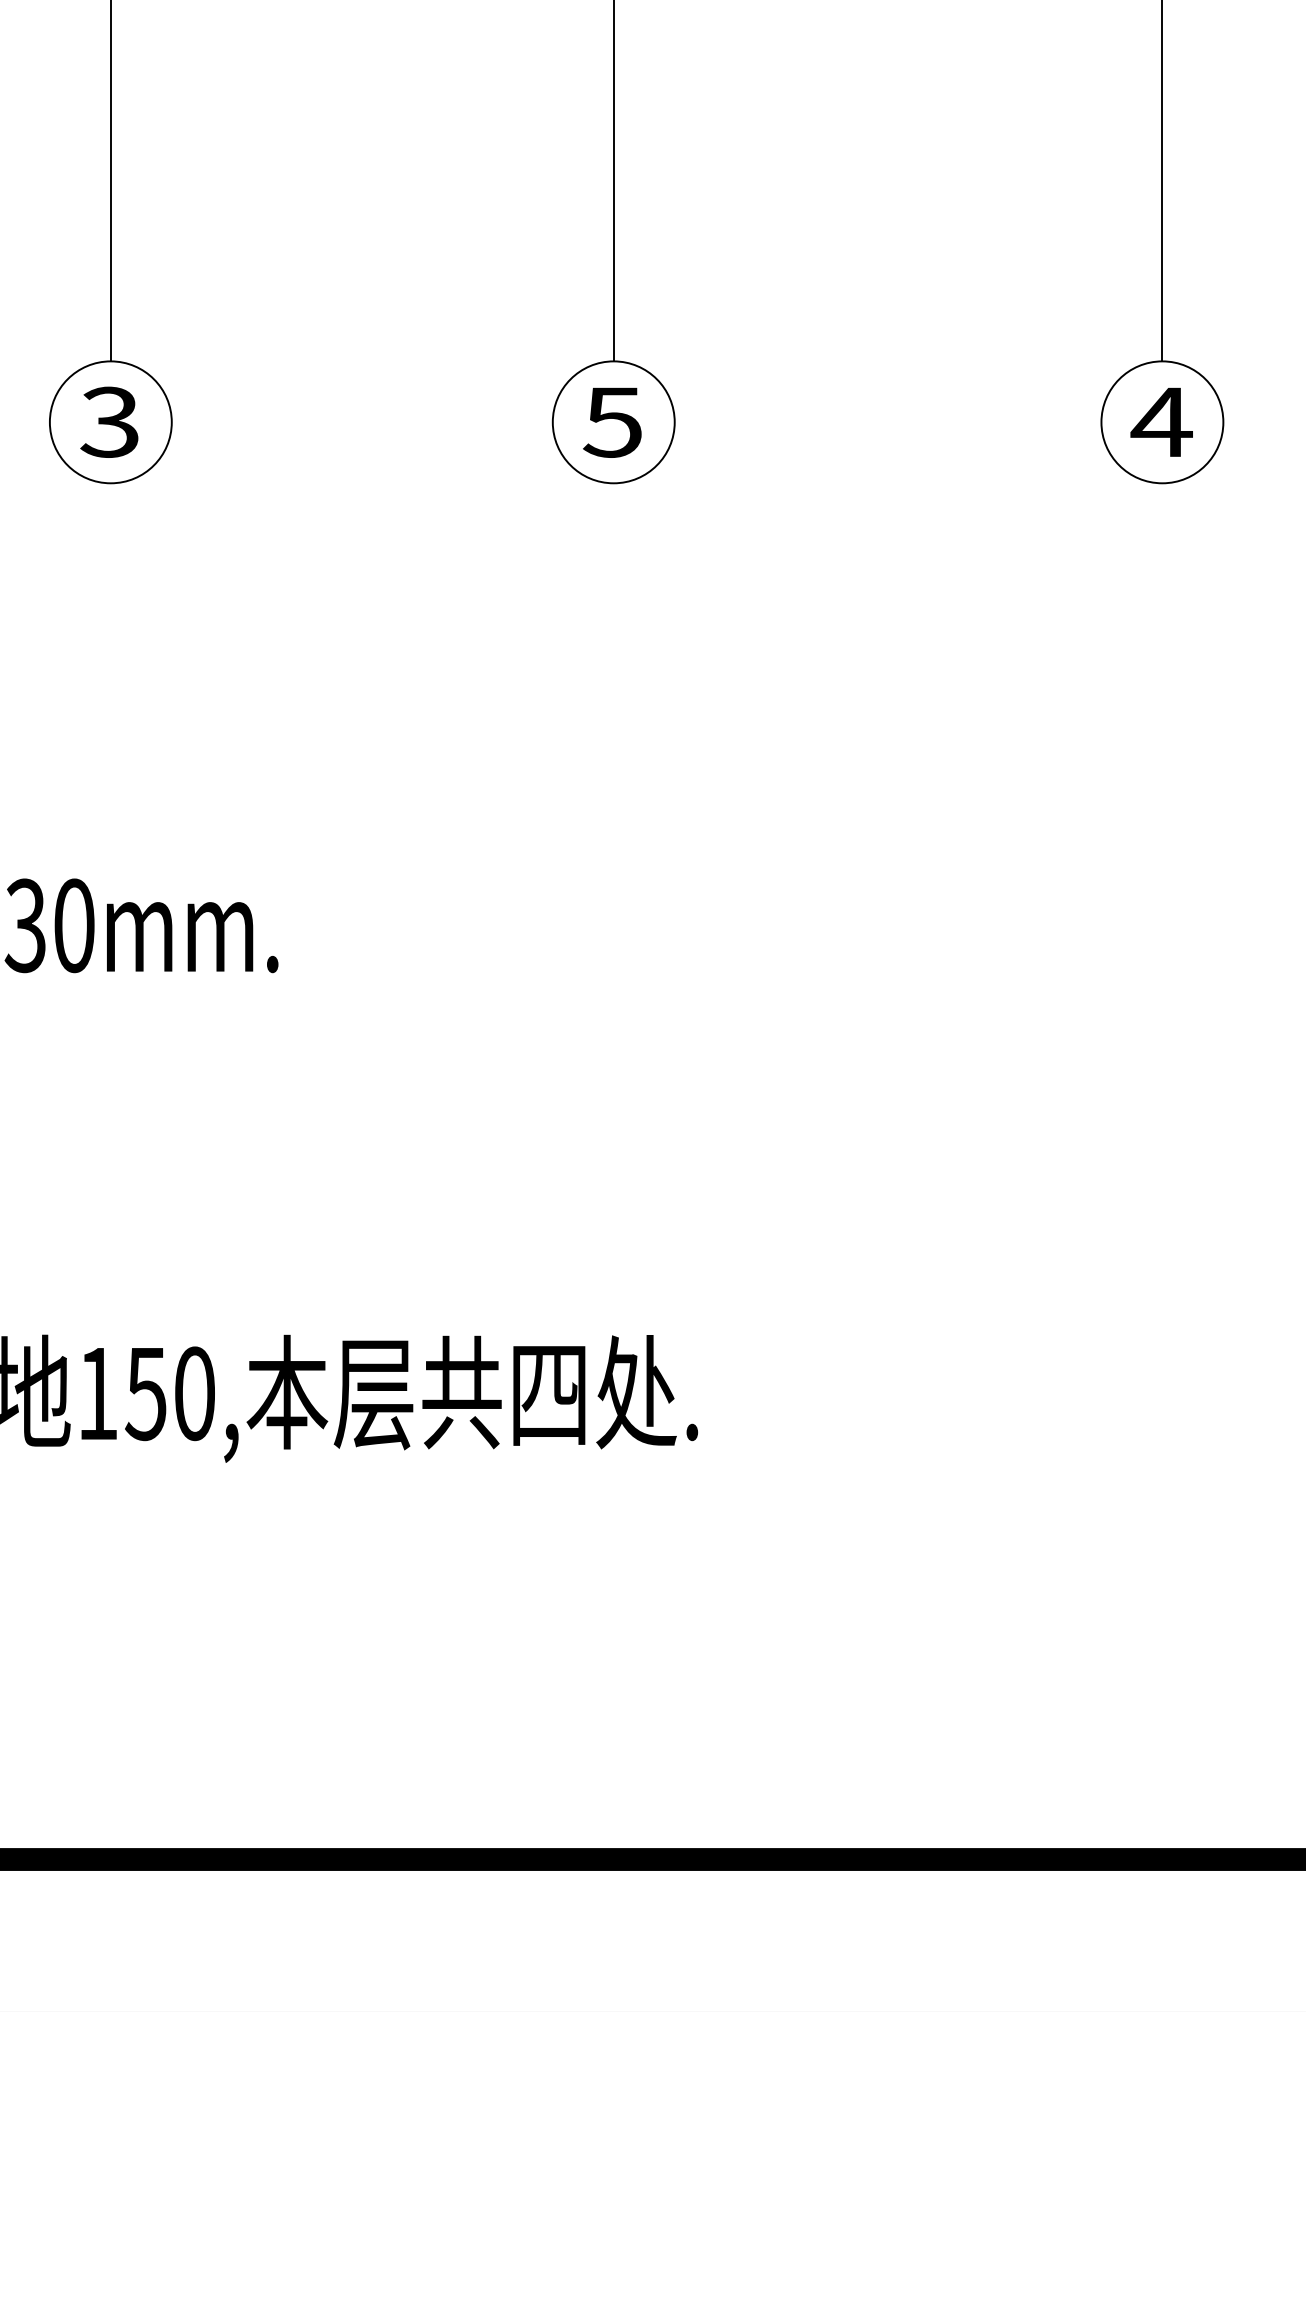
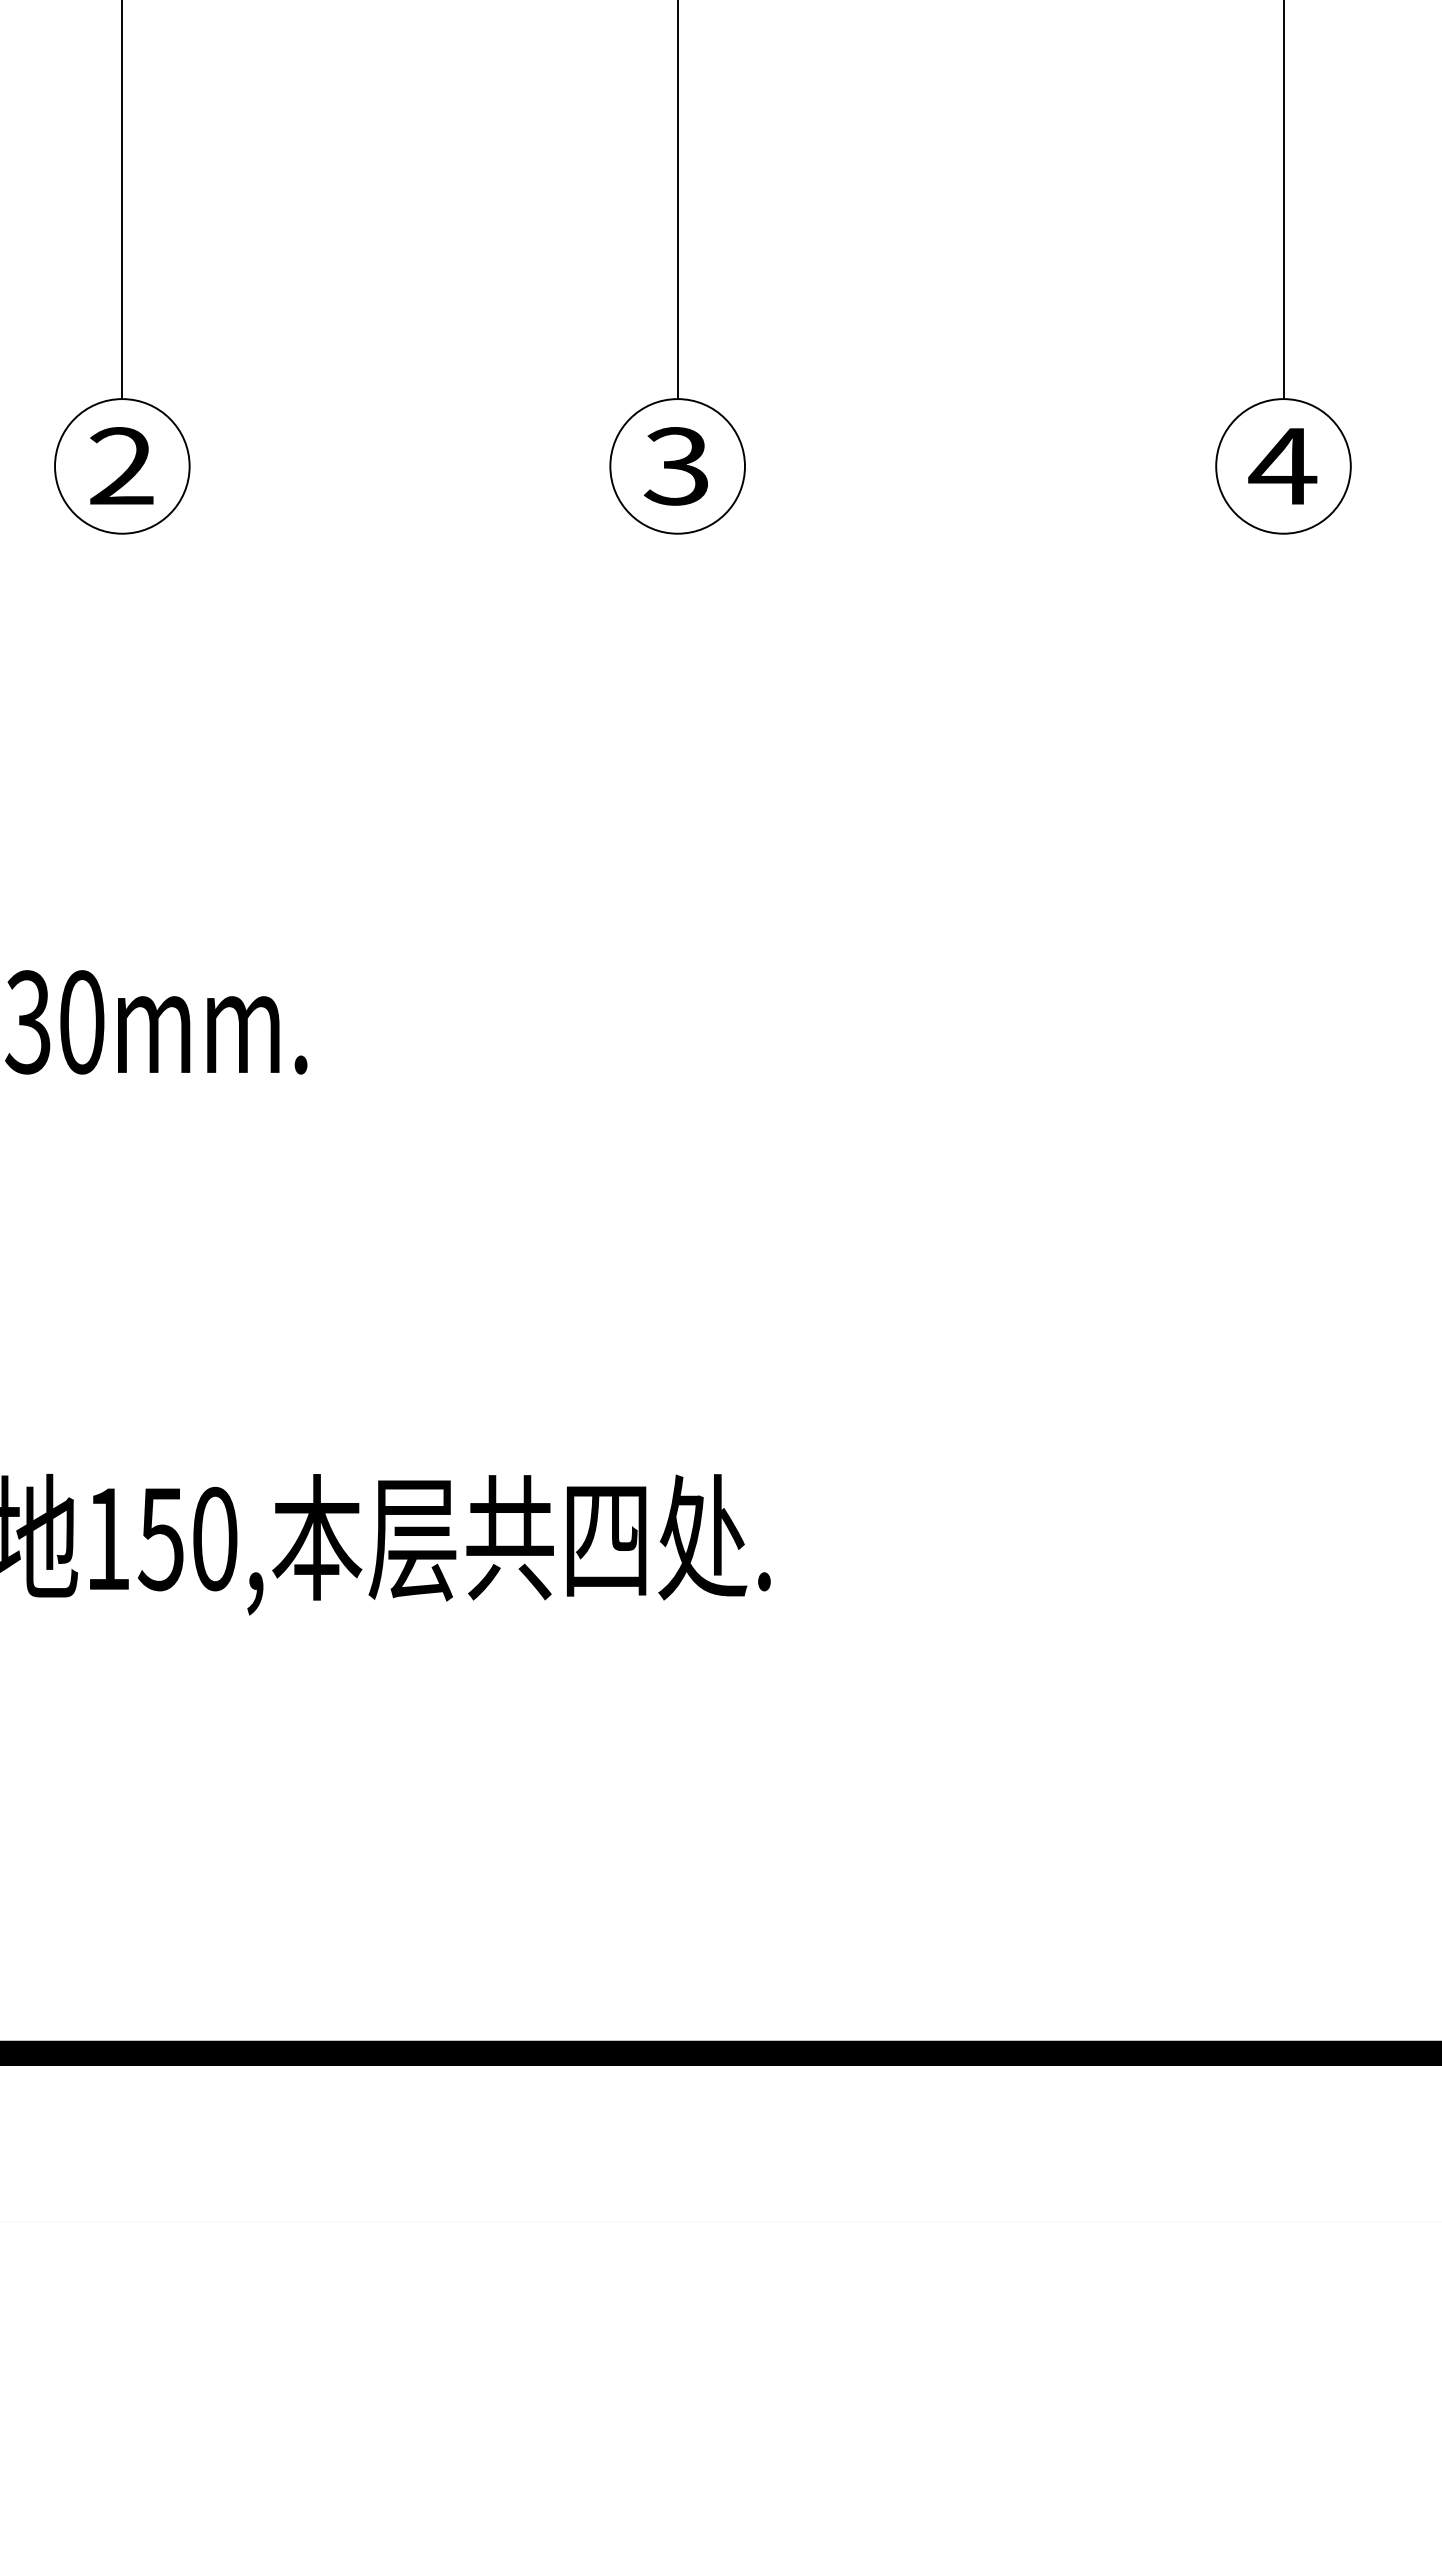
text: (109, 422) -> (120, 466), 3 -> 2
text: (611, 422) -> (675, 466), 5 -> 3

